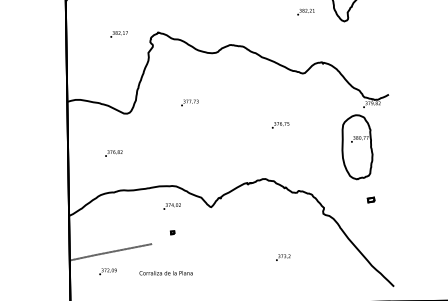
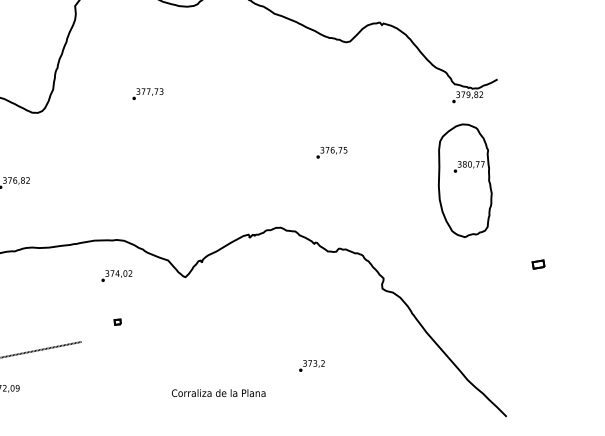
text: (280, 125) -> (331, 152), moved
part: (357, 147) -> (465, 181), moved
part: (370, 199) -> (537, 263), moved
text: (165, 273) -> (217, 393), moved

